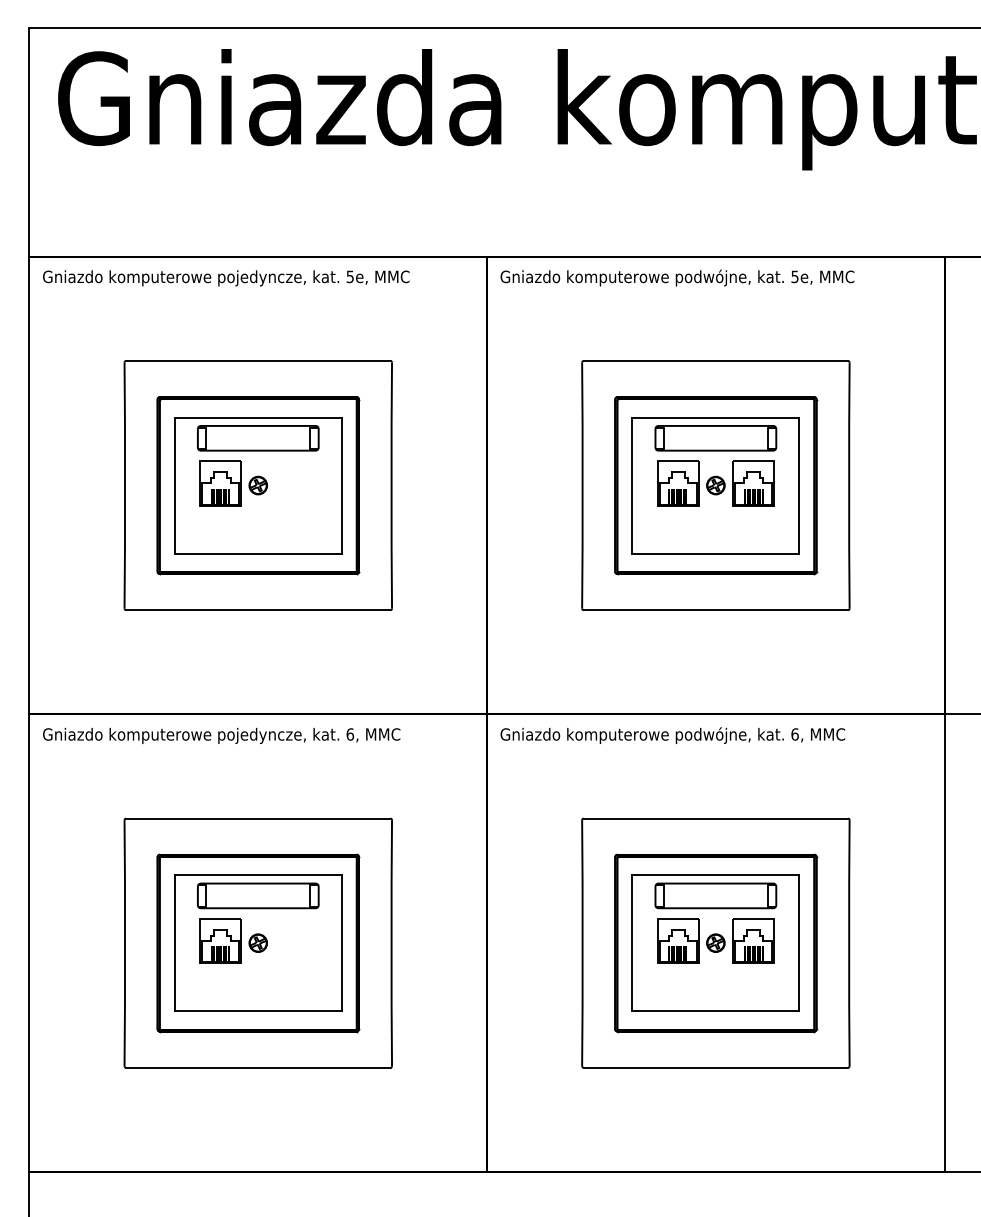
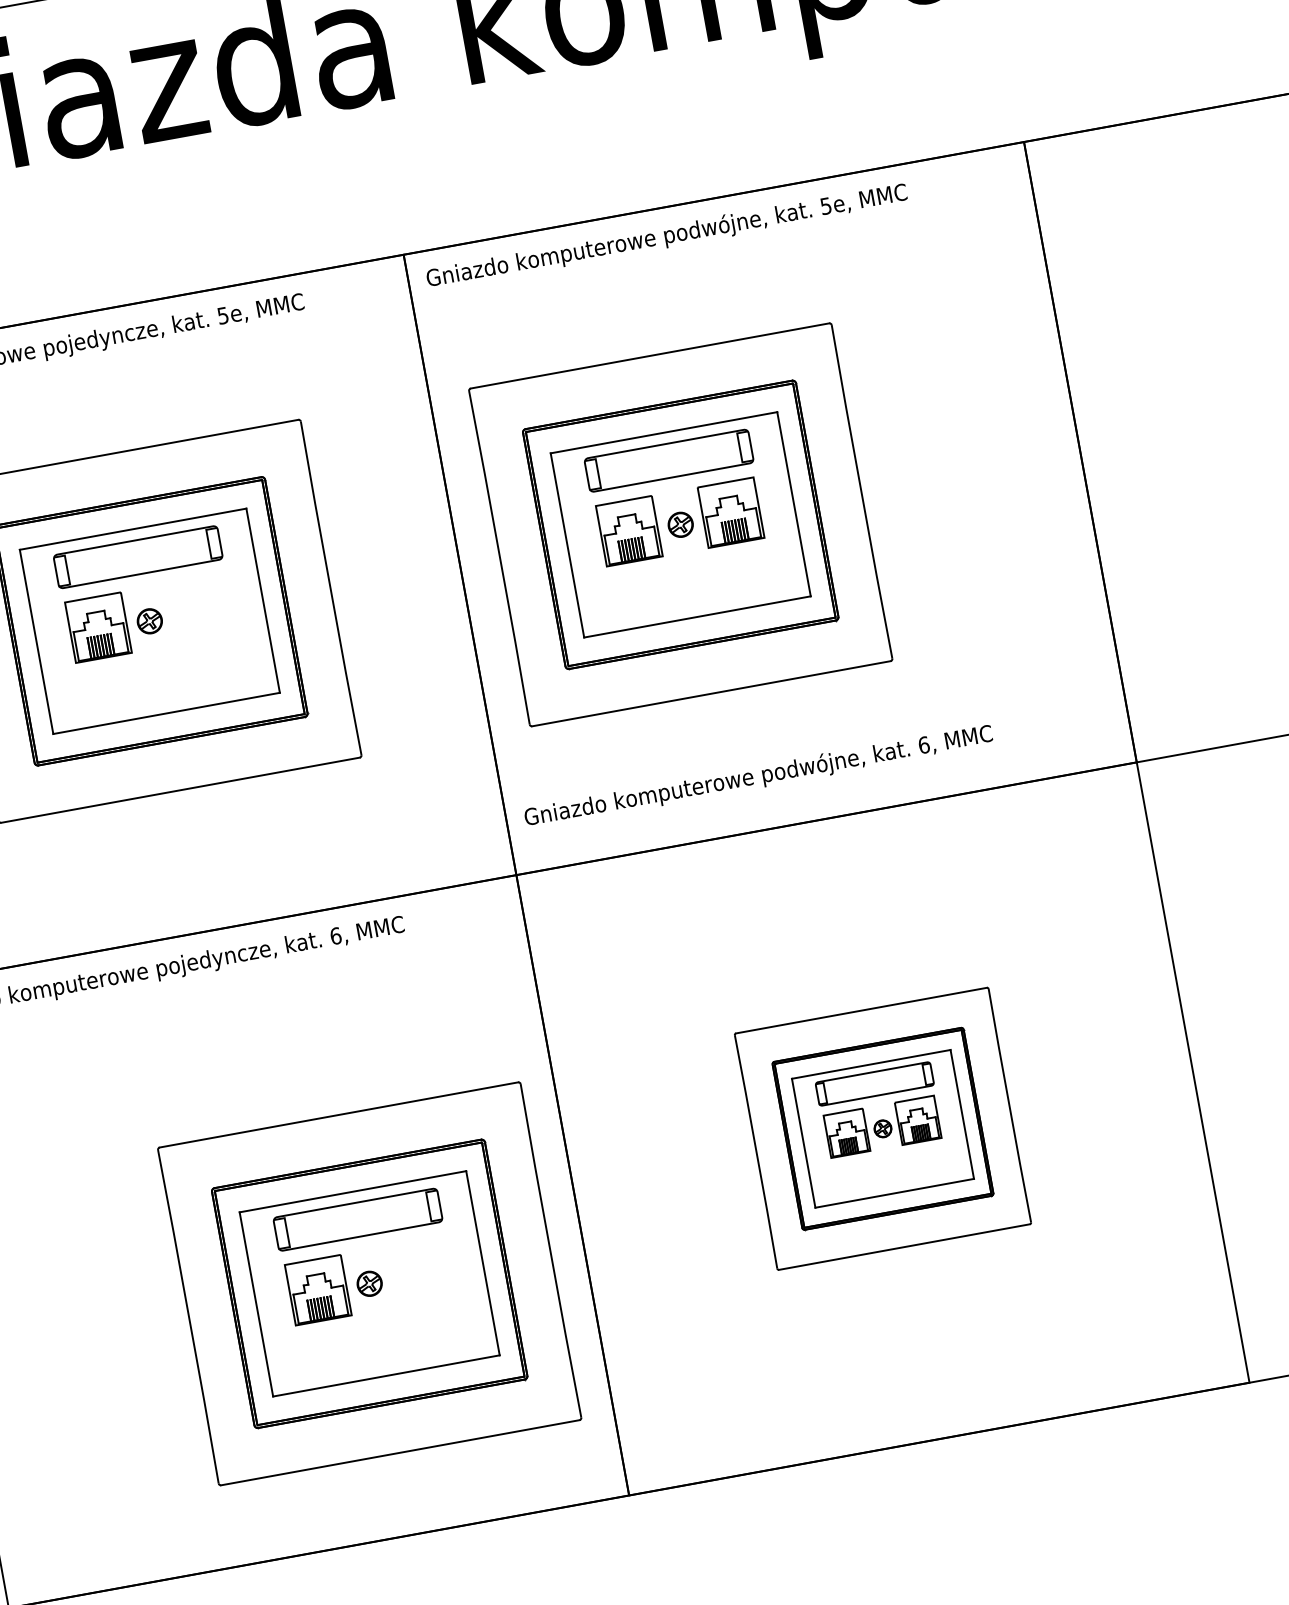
part: (715, 485) -> (680, 524), moved
text: (672, 735) -> (758, 776), moved
part: (257, 942) -> (368, 1283), moved
part: (715, 942) -> (882, 1128), size x0.7

